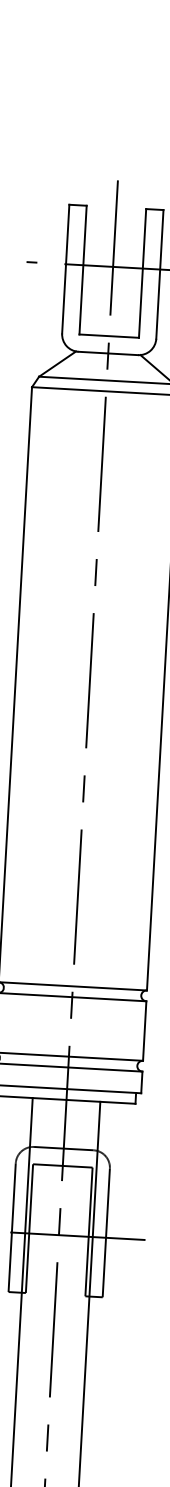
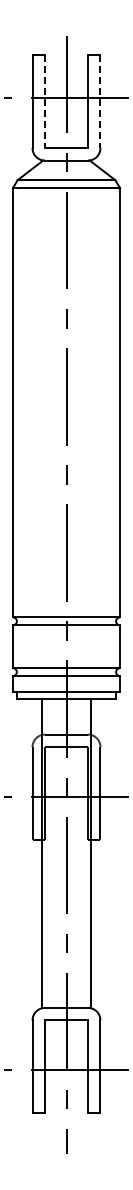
line: (83, 271) -> (45, 102), solid -> dashed
line: (159, 275) -> (100, 102), solid -> dashed

